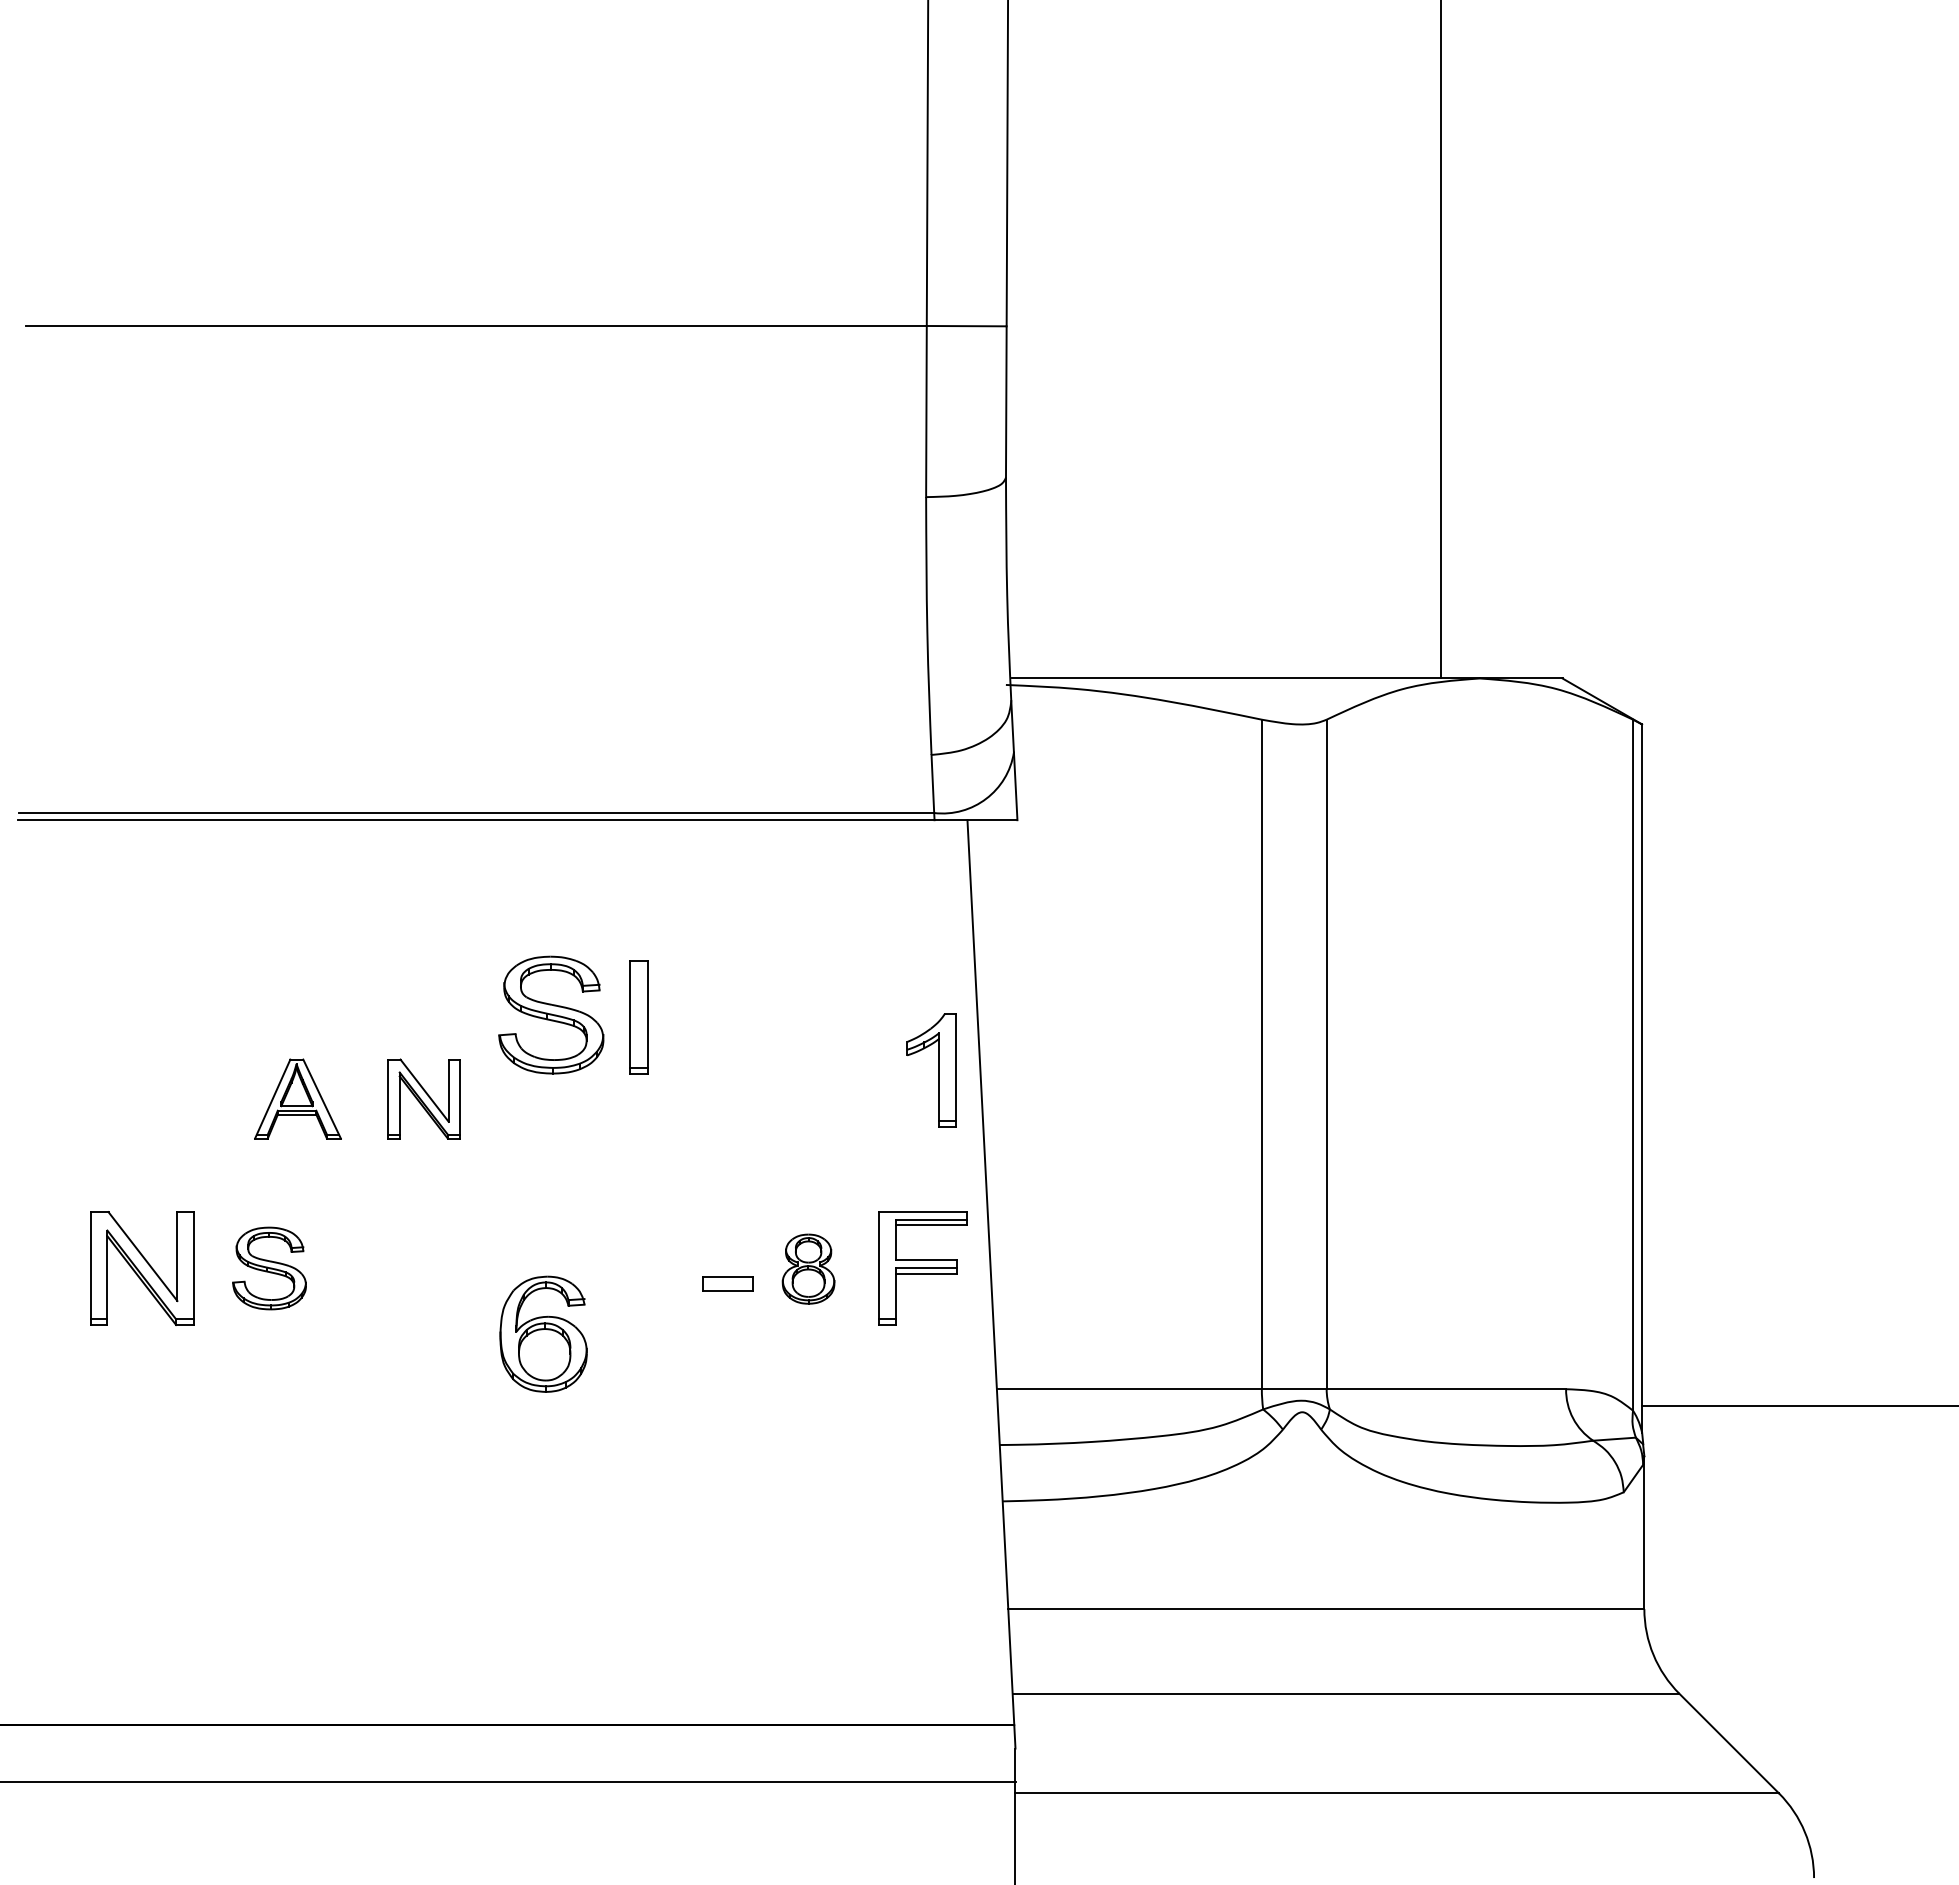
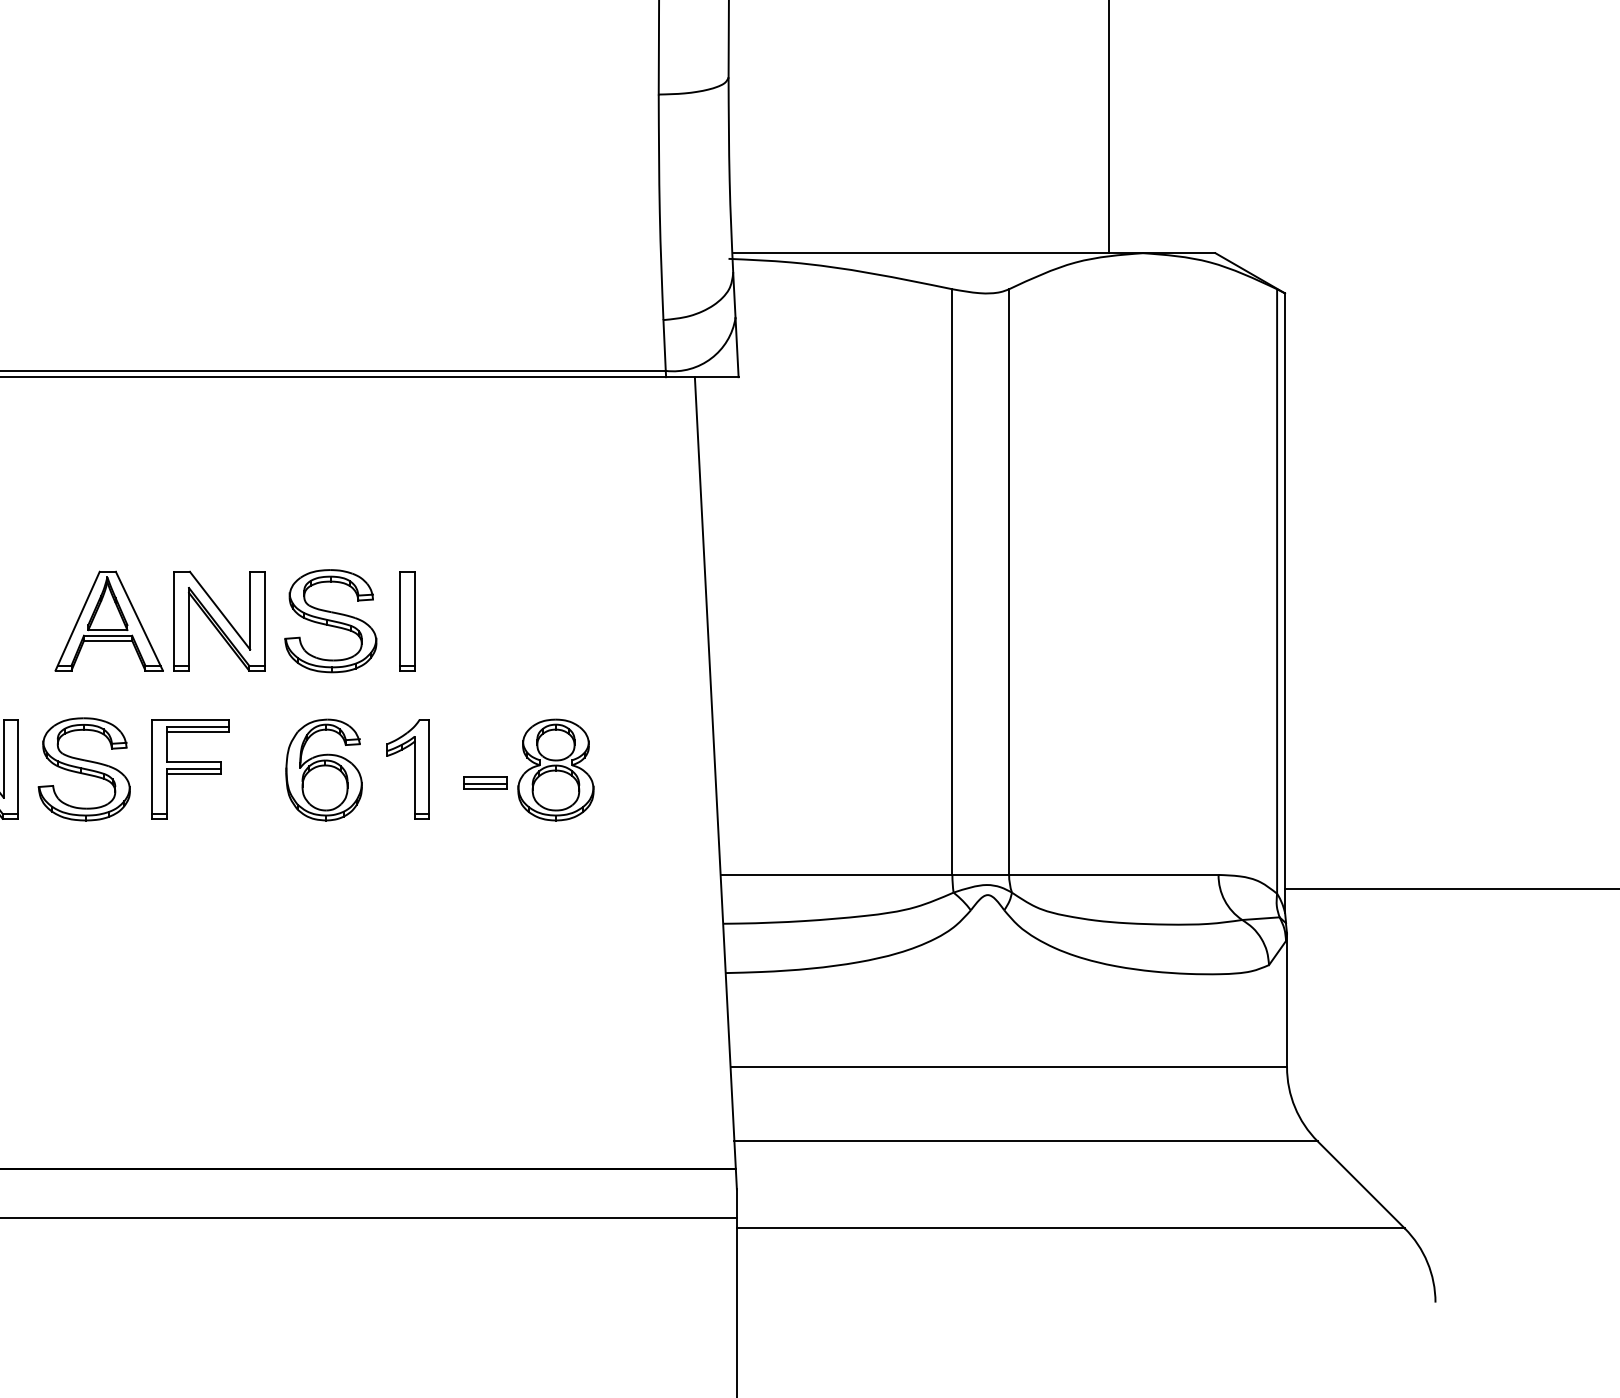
part: (551, 1014) -> (331, 620), moved
part: (638, 1017) -> (407, 621), moved
part: (938, 1070) -> (414, 769), moved
part: (297, 1098) -> (108, 620), size x1.43
part: (424, 1098) -> (219, 620), size x1.43
part: (269, 1268) -> (84, 769), size x1.43
part: (808, 1268) -> (555, 769), size x1.67
part: (922, 1268) -> (190, 769), moved
line: (727, 1285) -> (484, 784), added
part: (543, 1333) -> (324, 769), moved

